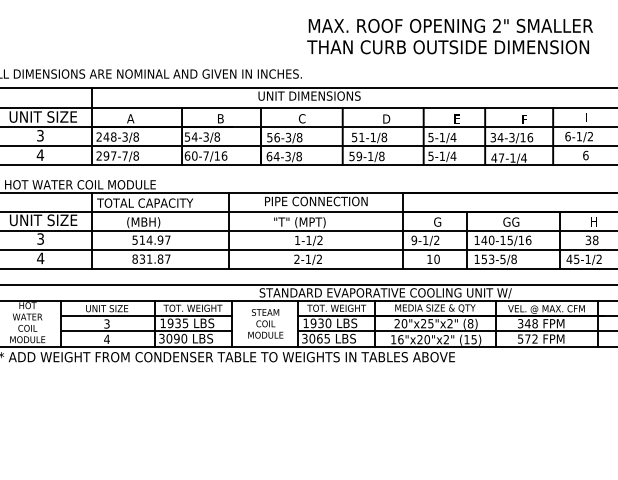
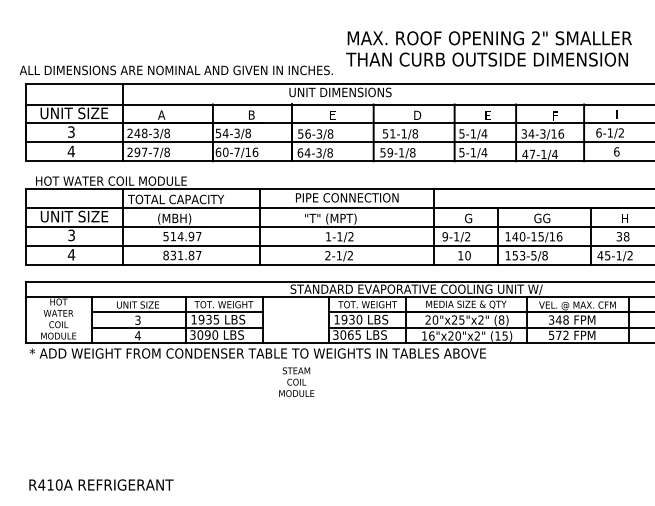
text: (449, 36) -> (488, 48), moved
text: (301, 118) -> (332, 114), C -> E
text: (265, 323) -> (296, 381), moved

